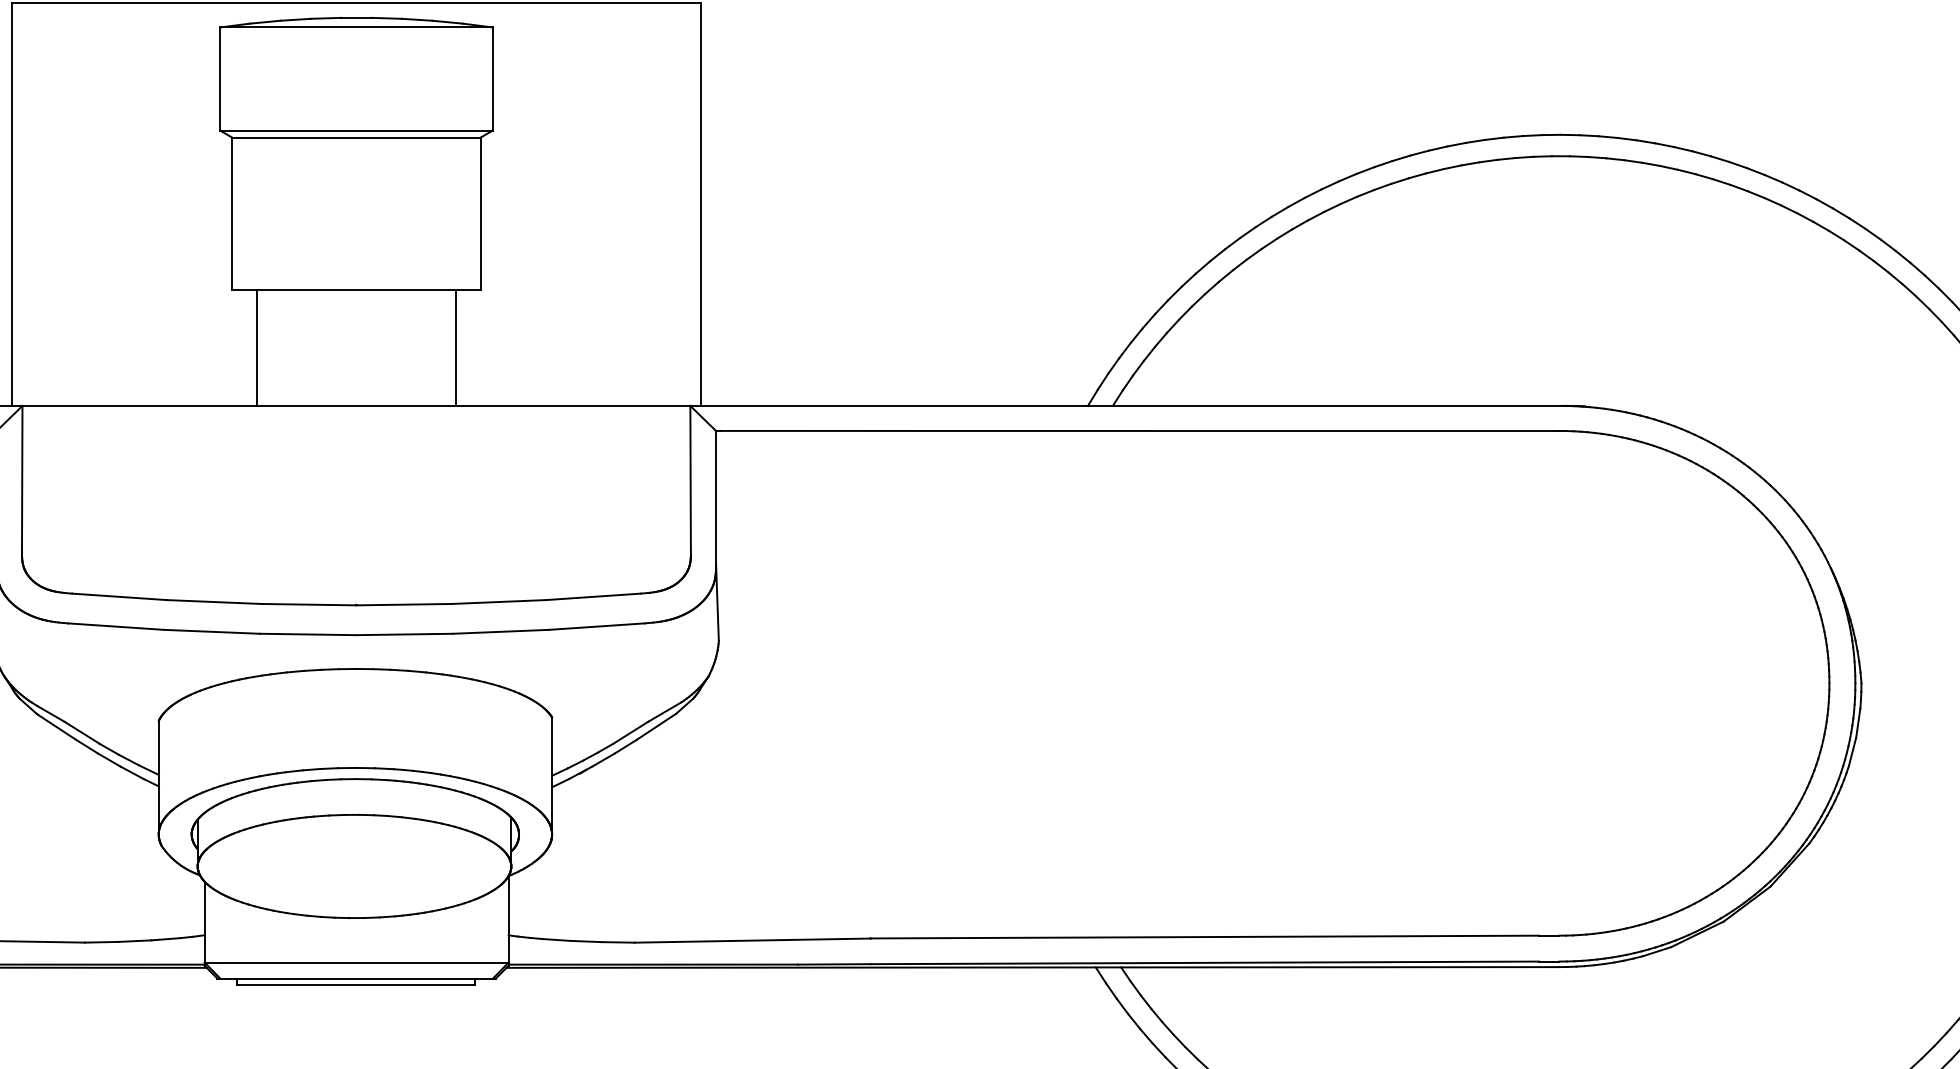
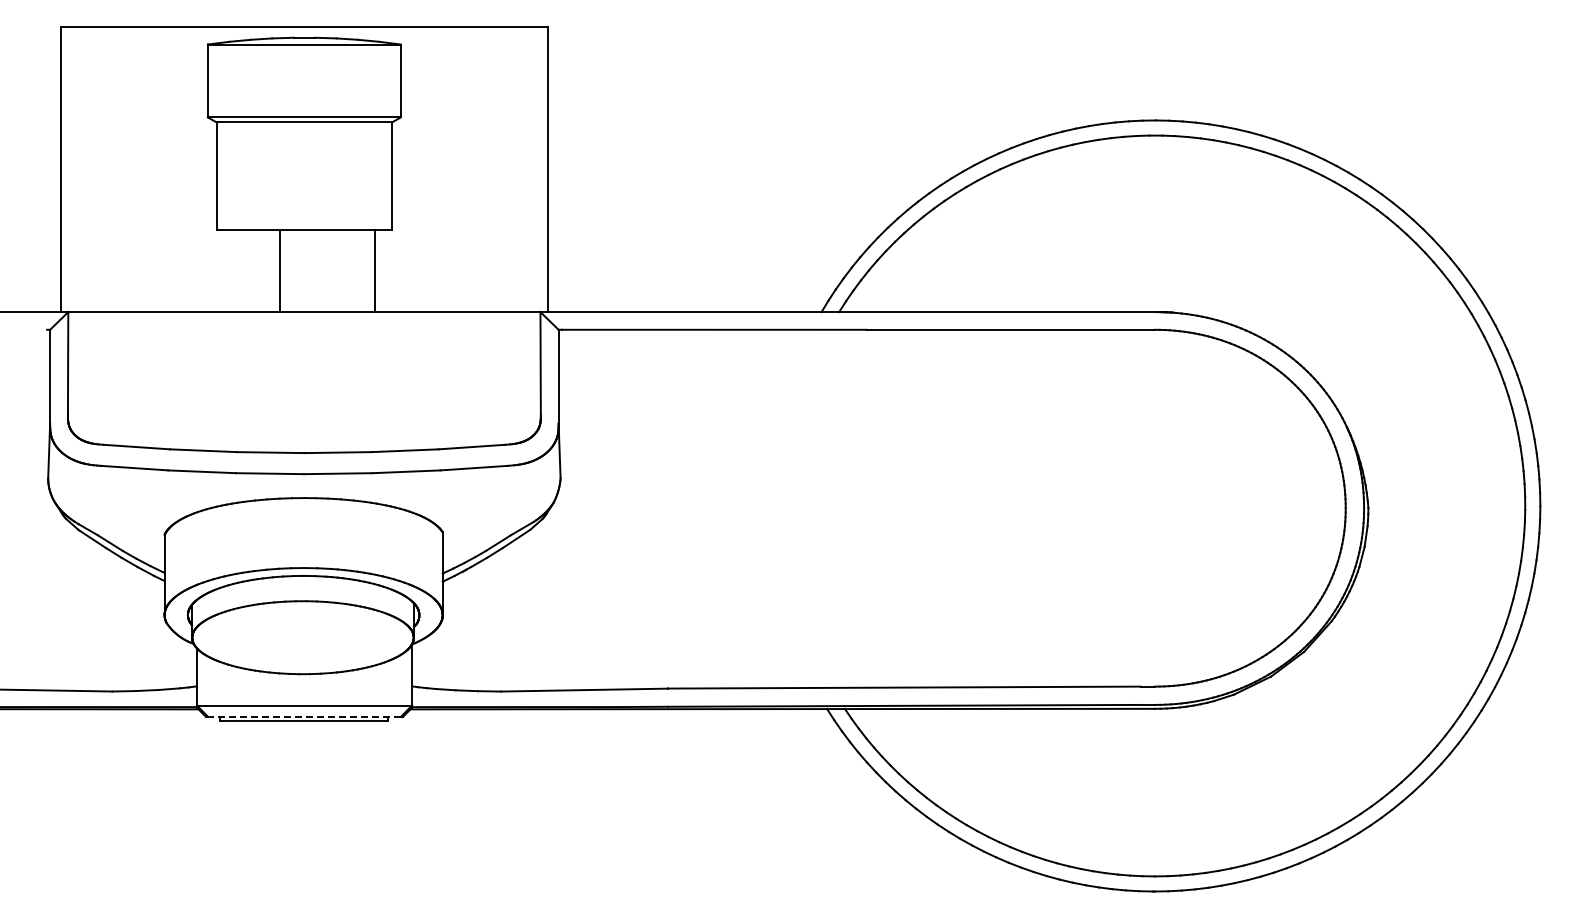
line: (257, 348) -> (280, 271), moved
line: (356, 977) -> (304, 716), solid -> dashed

